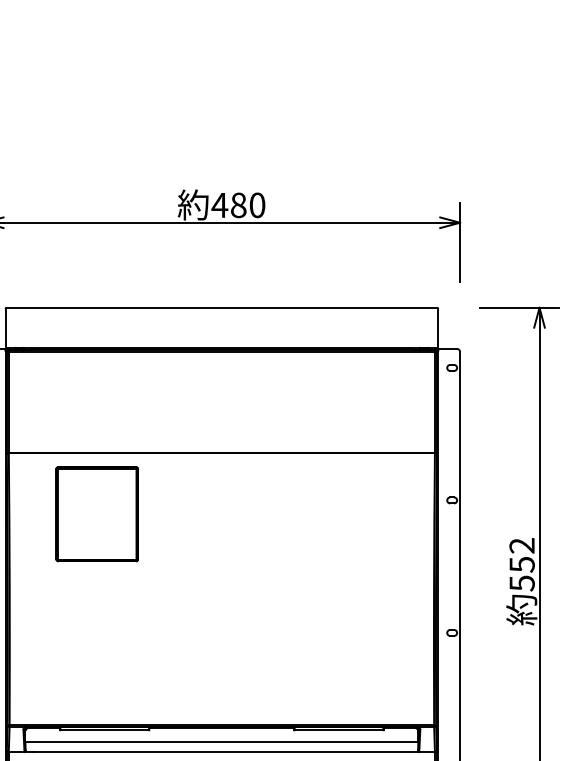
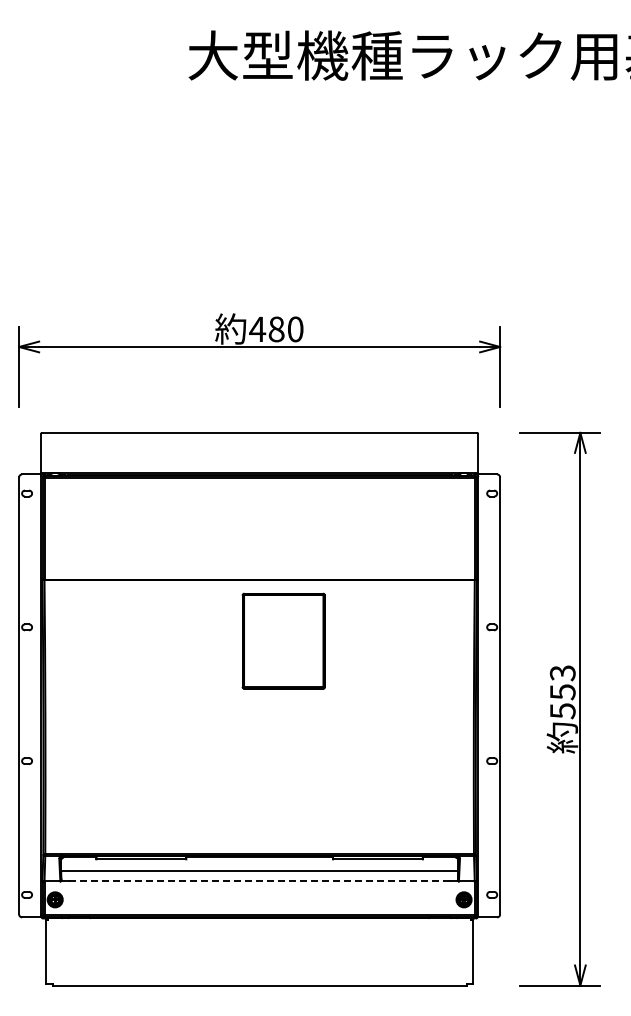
part: (96, 513) -> (283, 640), moved
text: (521, 546) -> (562, 673), 552 -> 553
line: (222, 752) -> (260, 881), solid -> dashed

